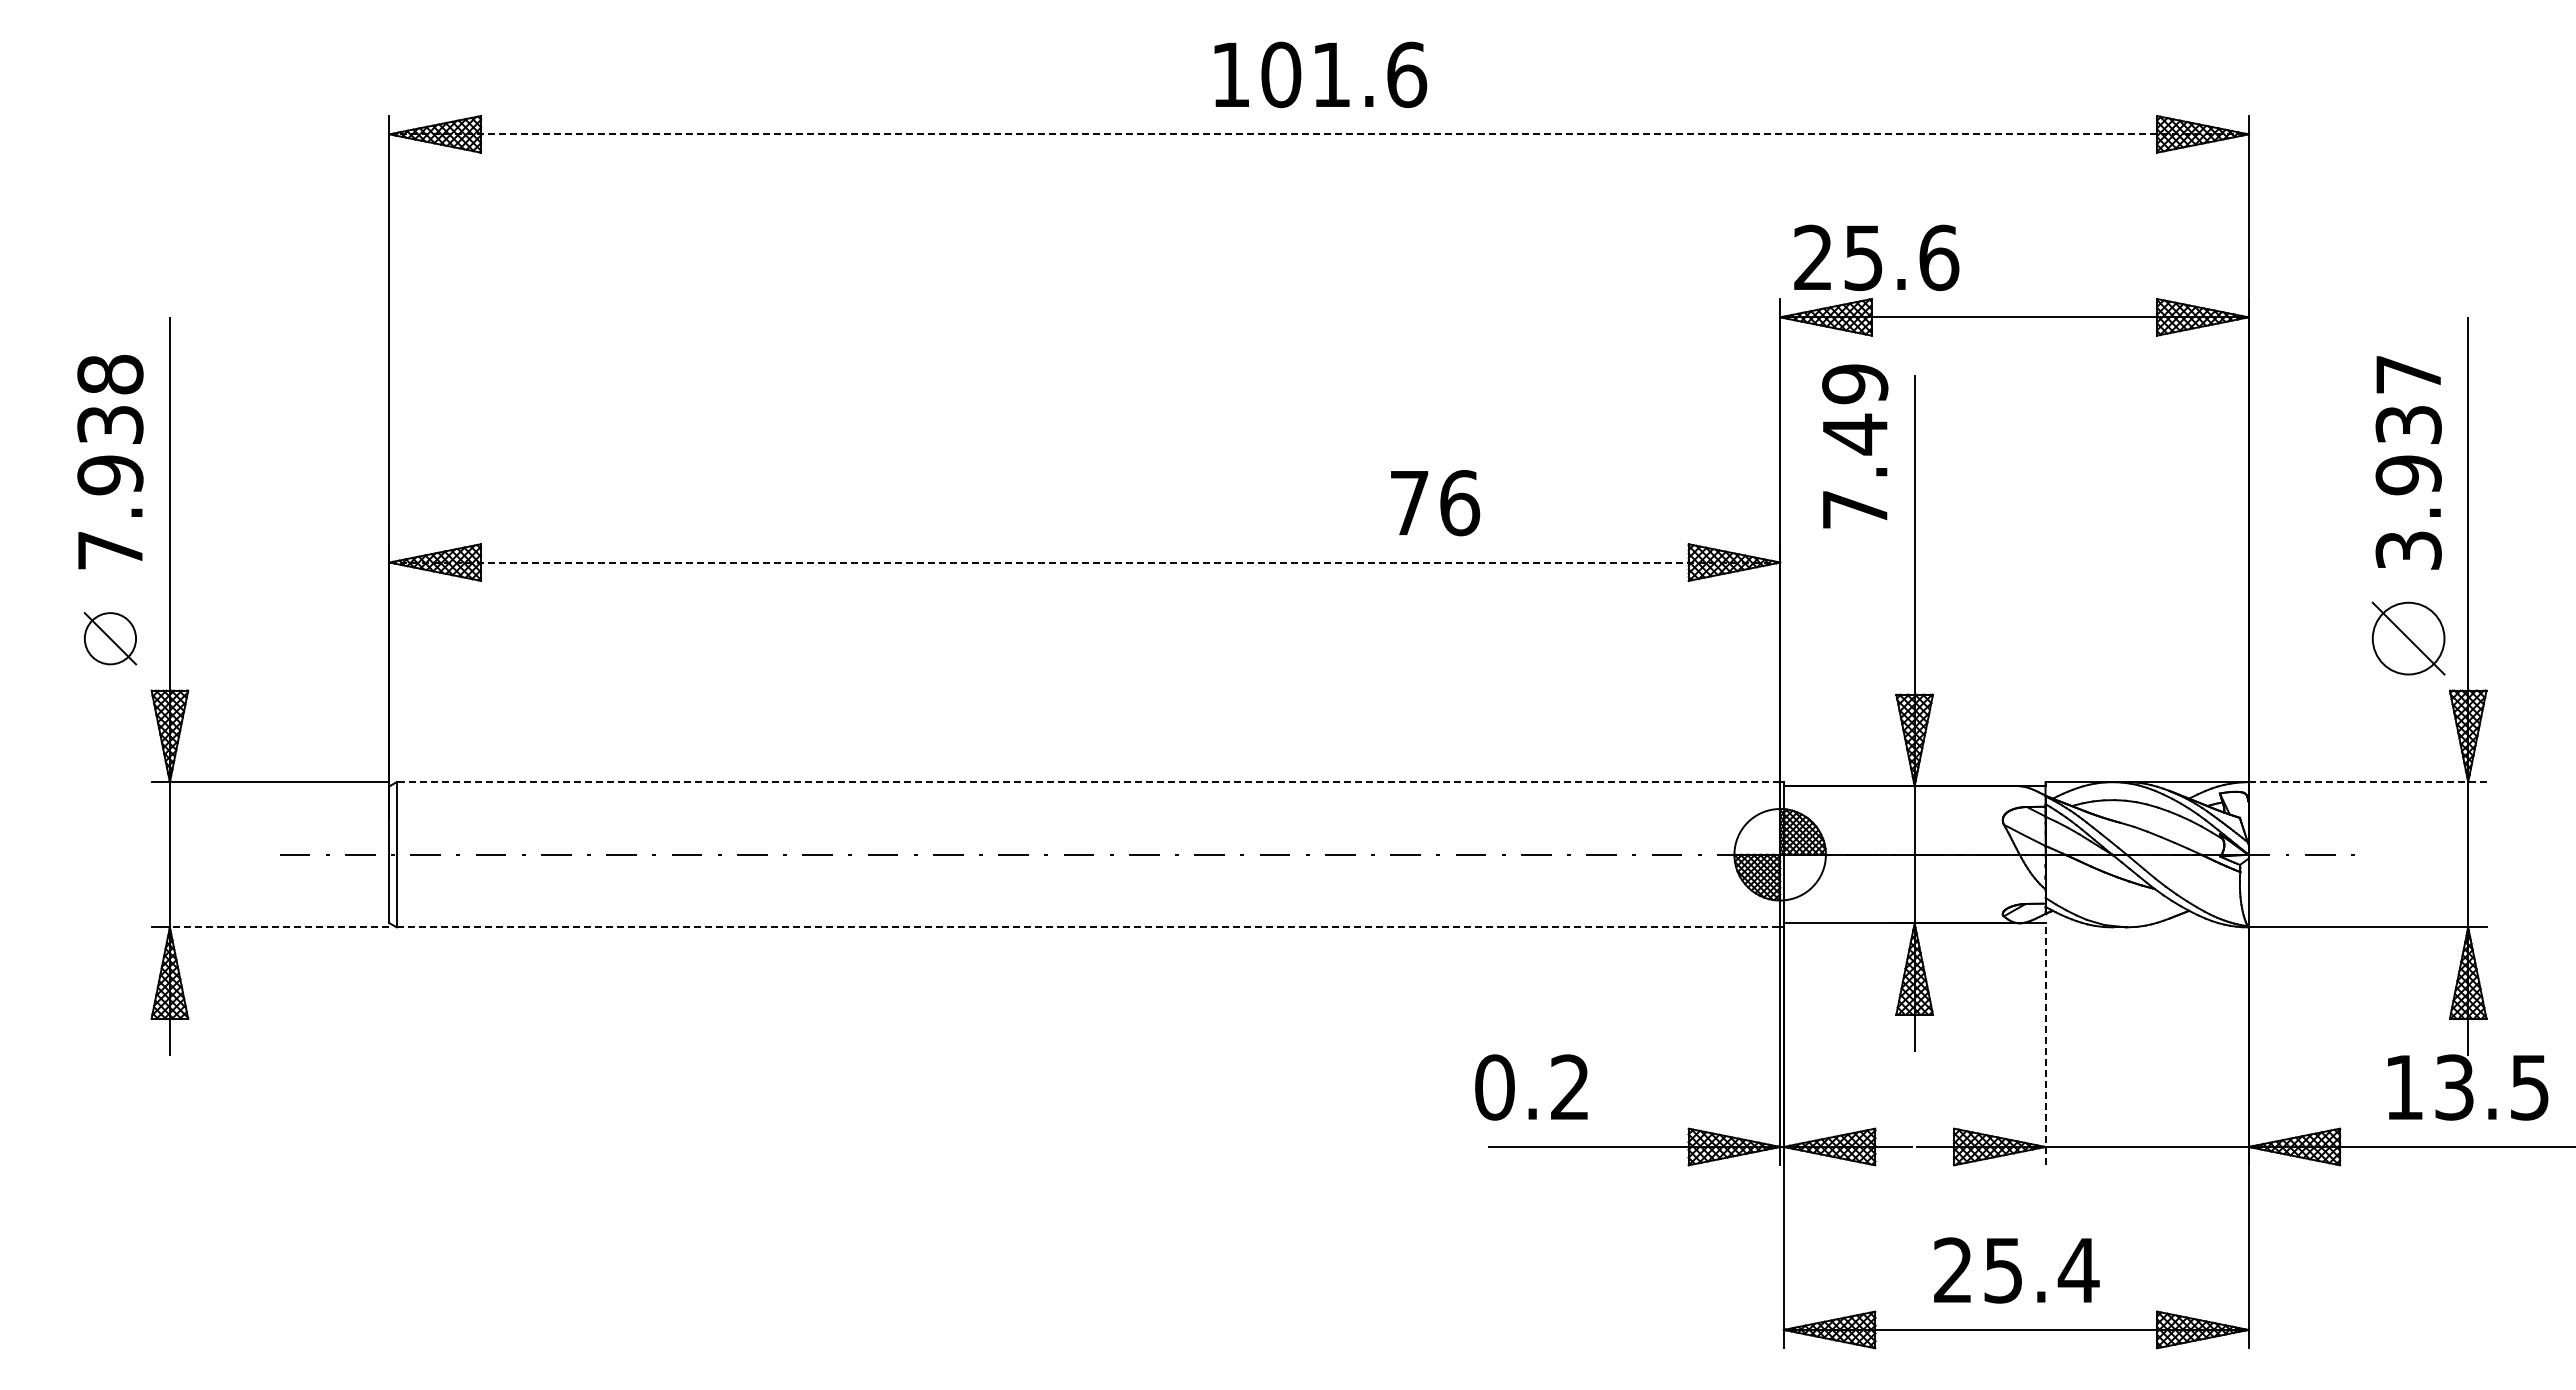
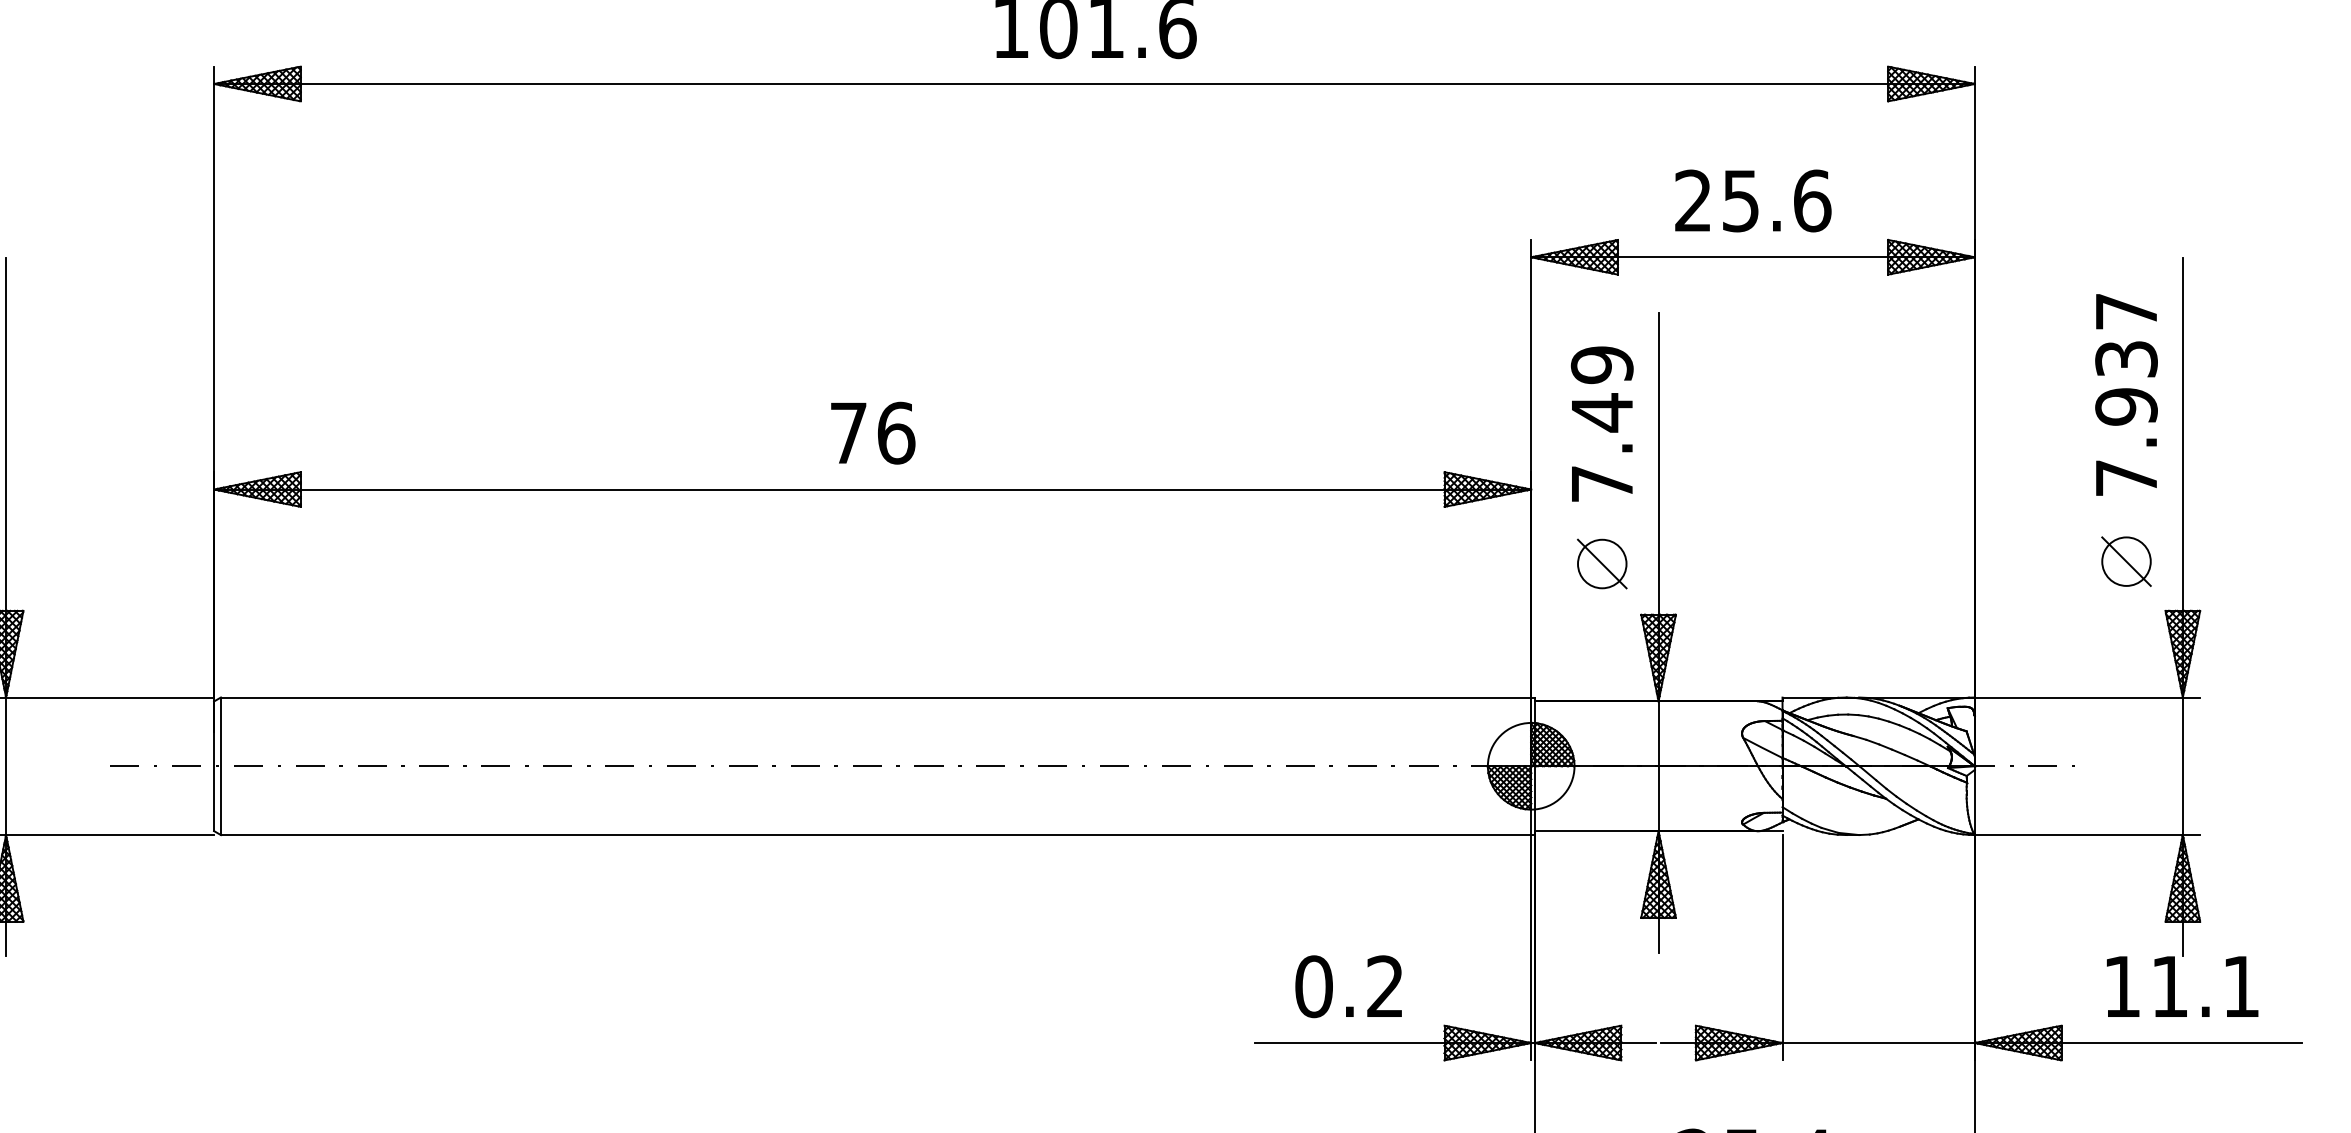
line: (1319, 134) -> (1094, 84), dashed -> solid
text: (1876, 257) -> (1753, 200), moved
text: (1855, 446) -> (1602, 424), moved
text: (1435, 503) -> (873, 433), moved
text: (2408, 550) -> (2126, 478), 3.937 -> 7.937
line: (1085, 562) -> (873, 489), dashed -> solid
part: (2408, 638) -> (2126, 561), size x0.71
part: (1854, 640) -> (1601, 563), added
line: (1088, 782) -> (876, 697), dashed -> solid
line: (2367, 782) -> (2087, 697), dashed -> solid
line: (279, 927) -> (109, 835), dashed -> solid
line: (1088, 927) -> (876, 835), dashed -> solid
line: (2045, 1046) -> (1782, 947), dashed -> solid
text: (1531, 1087) -> (1348, 986), moved
text: (2491, 1087) -> (2204, 986), 13.5 -> 11.1

